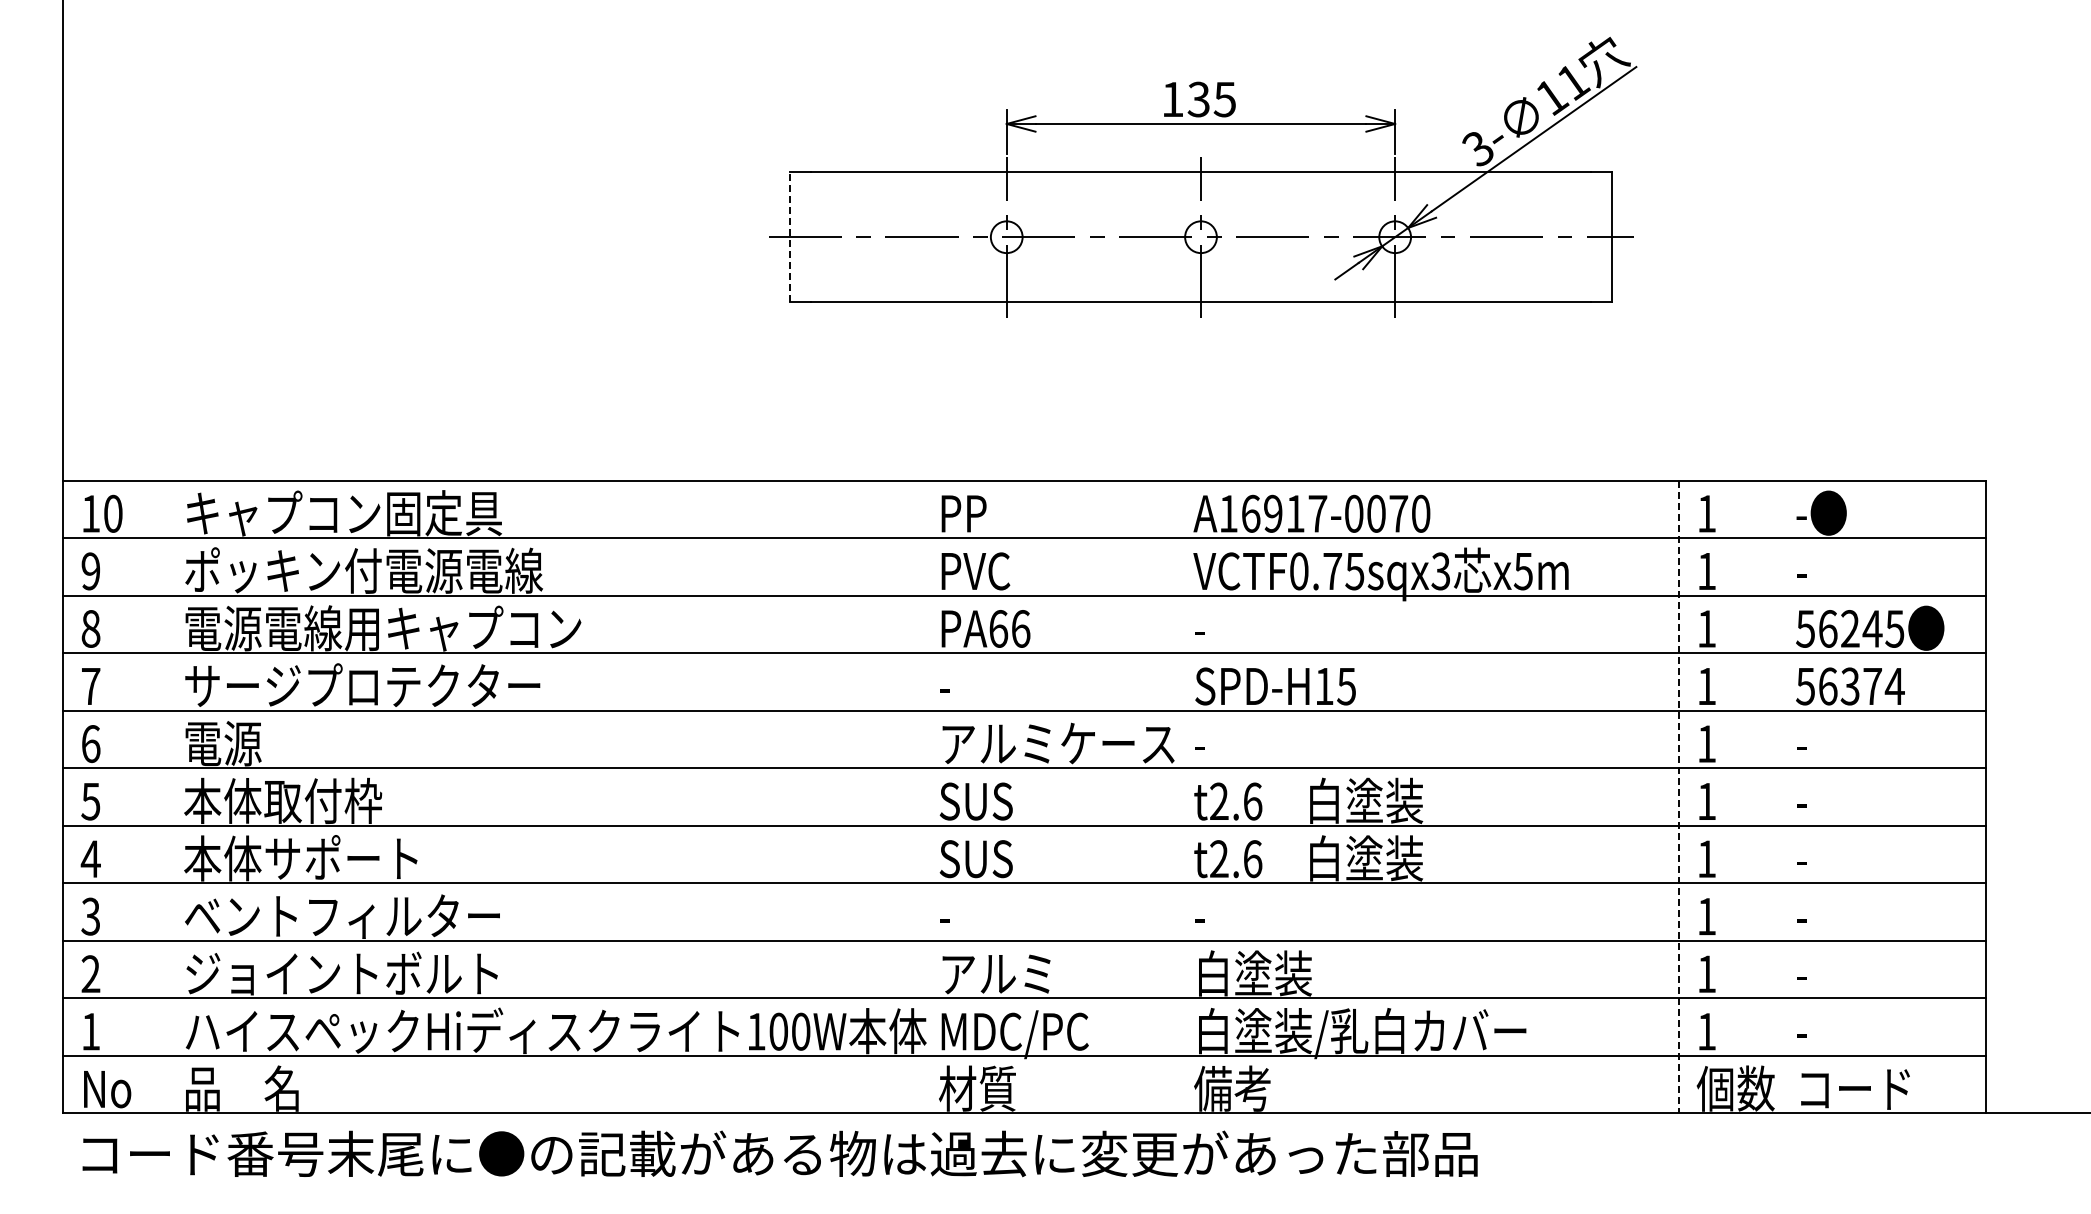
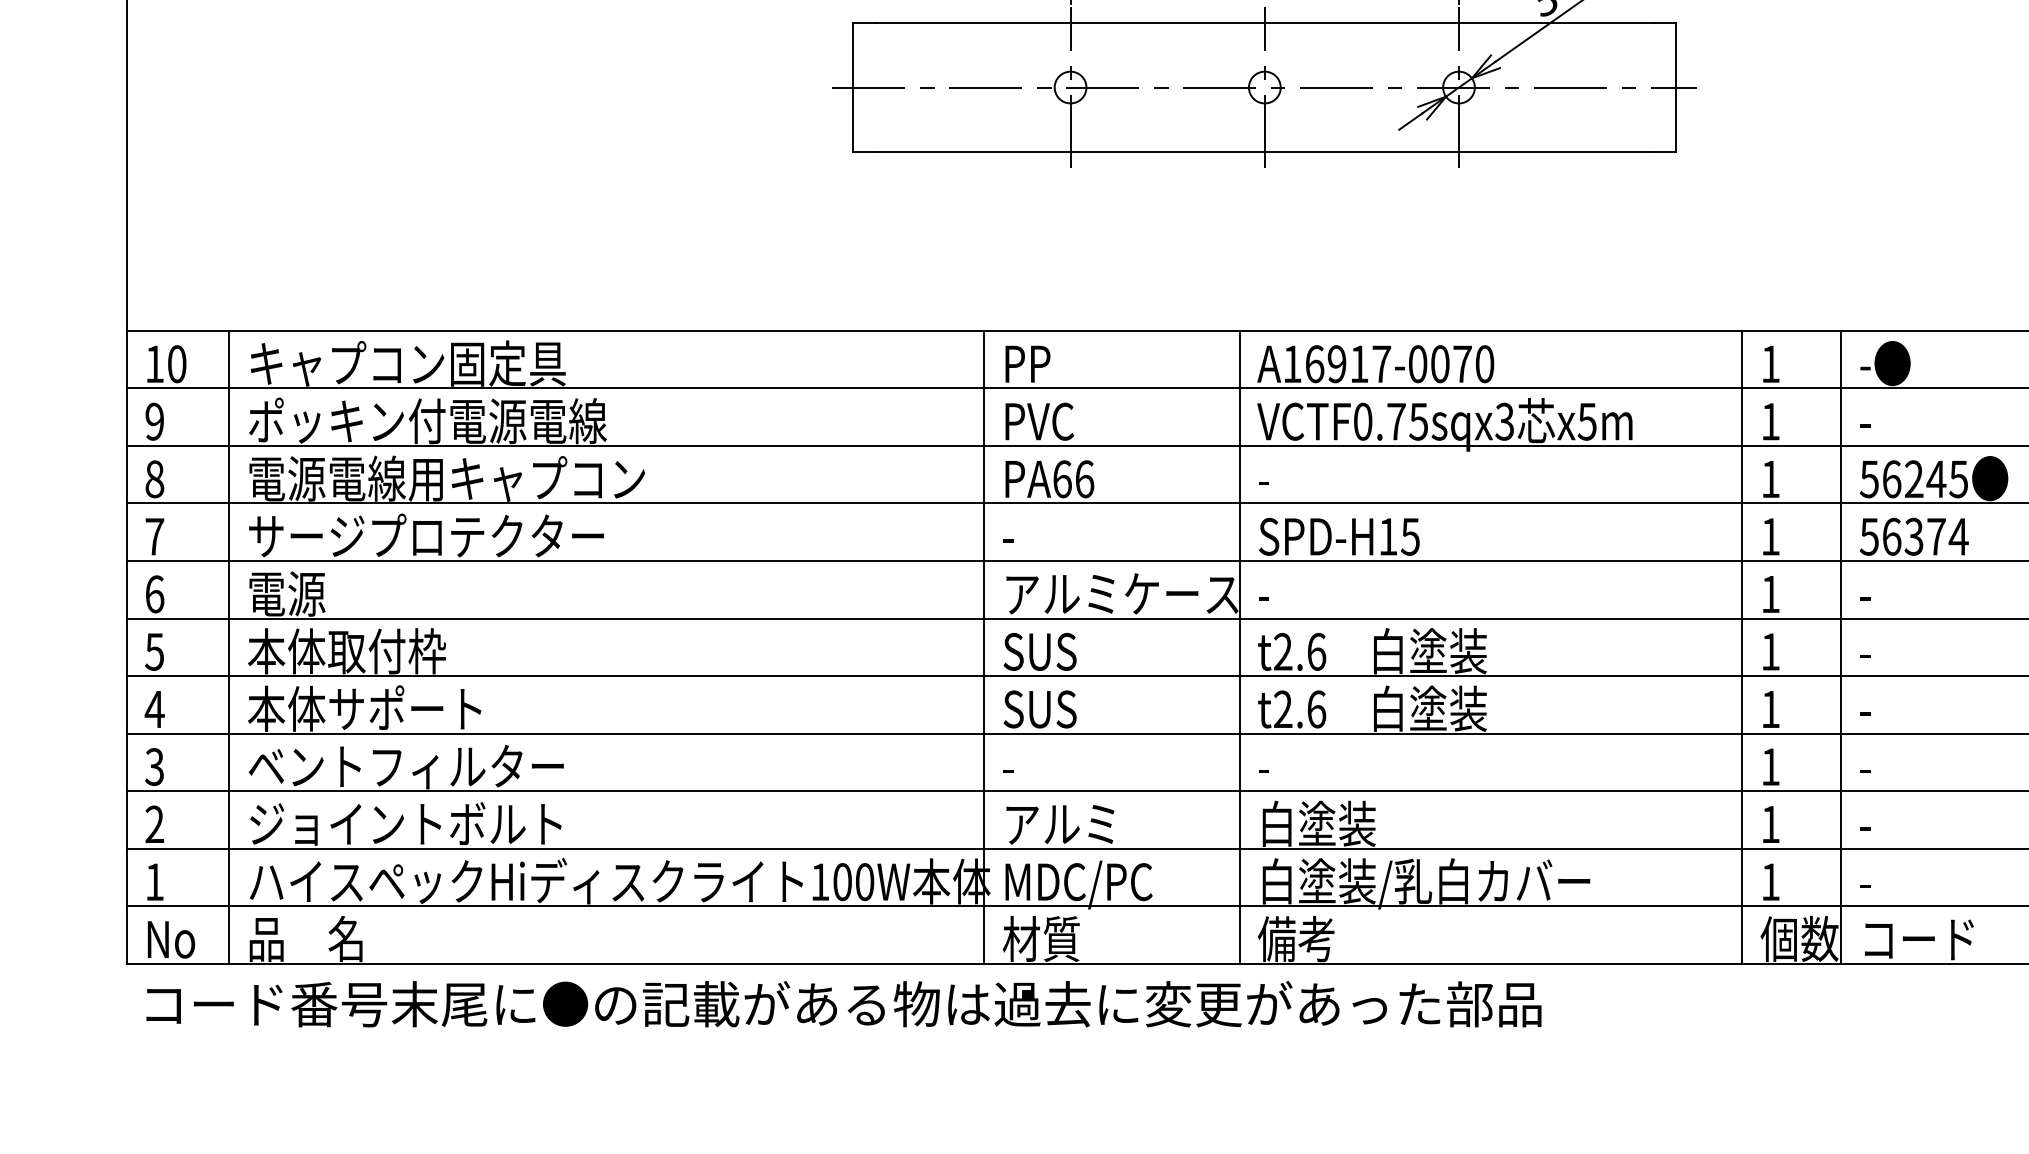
line: (789, 237) -> (853, 87), dashed -> solid
line: (165, 796) -> (229, 646), added
line: (920, 796) -> (984, 646), added
line: (1175, 796) -> (1239, 646), added
line: (1777, 796) -> (1841, 646), added
line: (1678, 797) -> (1742, 647), dashed -> solid

